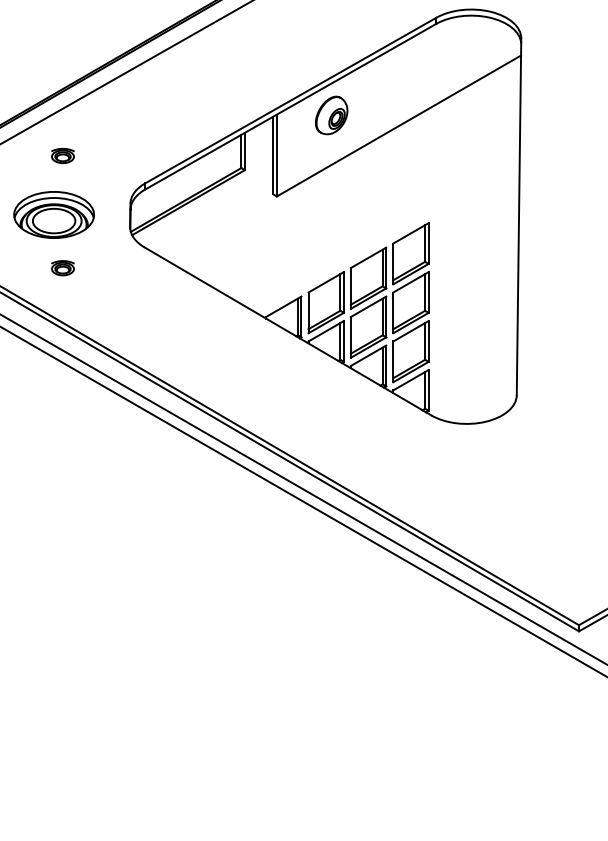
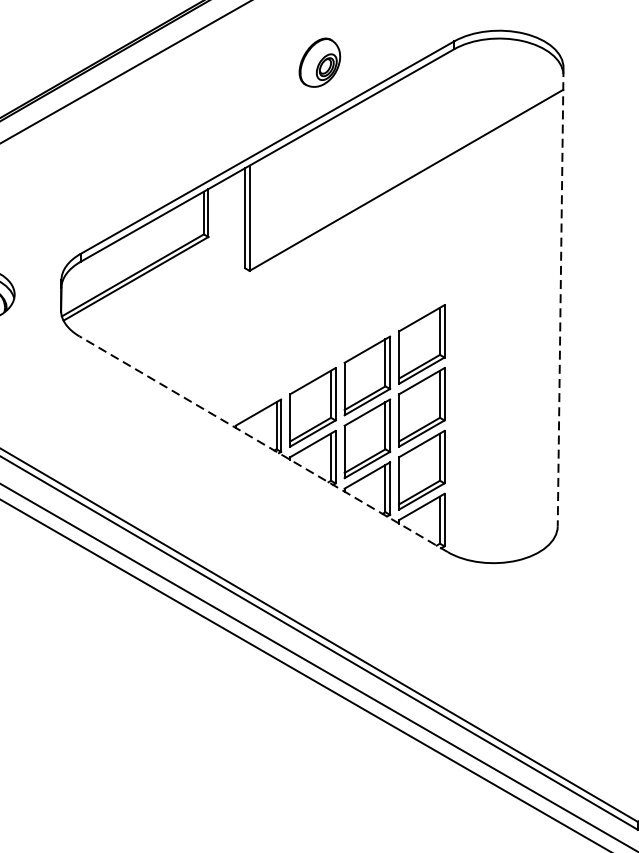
part: (331, 115) -> (319, 62), moved
line: (519, 217) -> (561, 297), solid -> dashed
line: (287, 331) -> (263, 444), solid -> dashed

